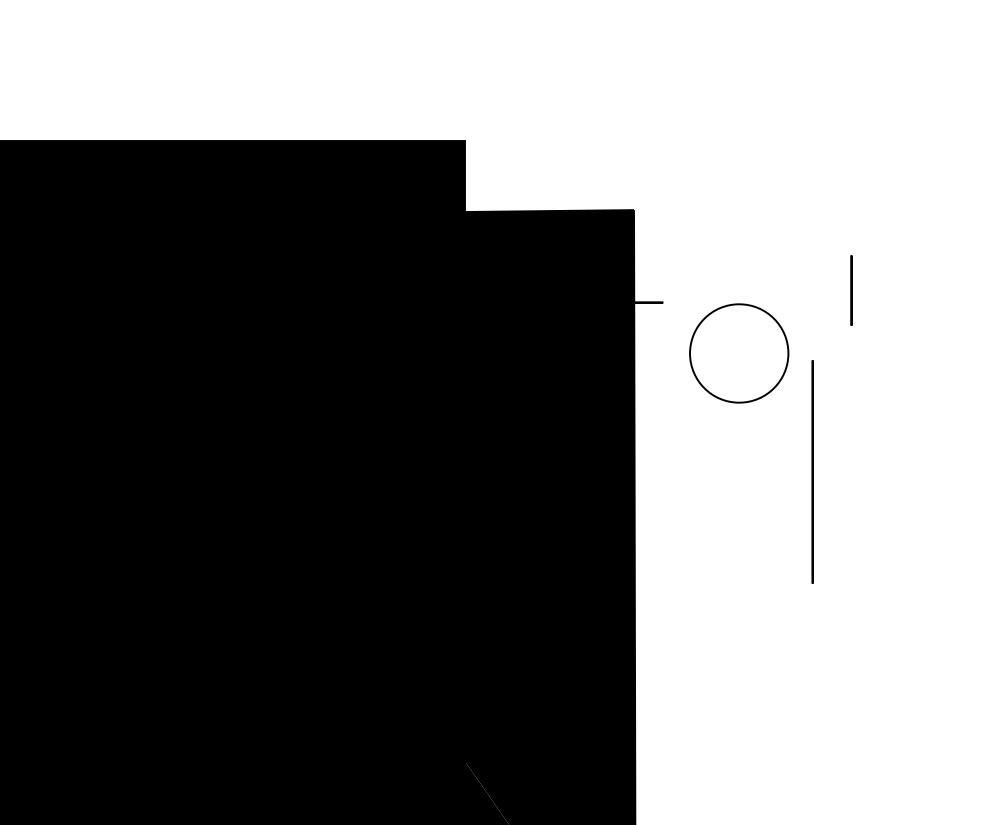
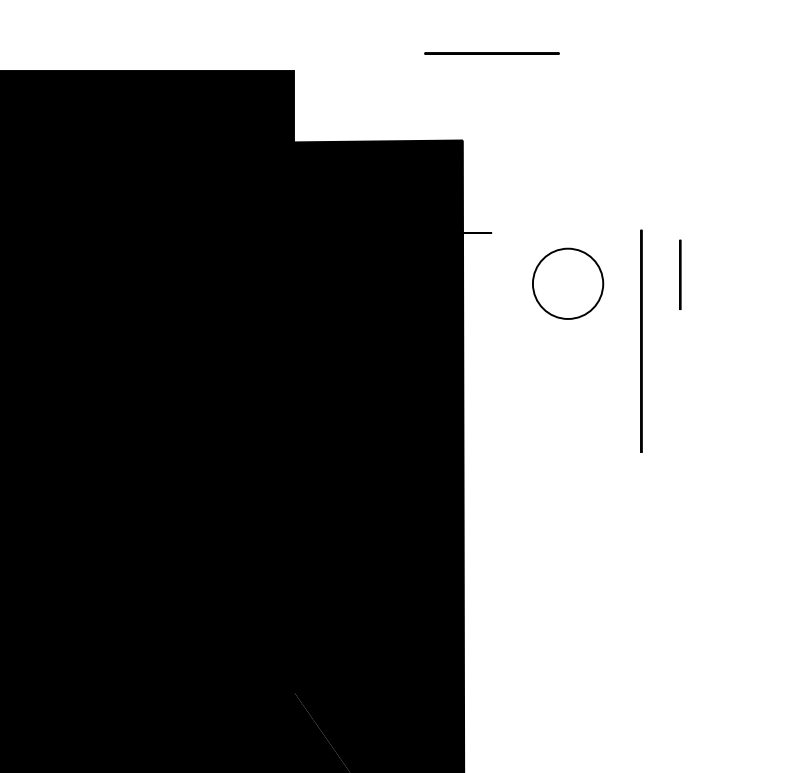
line: (662, 123) -> (491, 53), added
circle: (851, 290) -> (680, 274), moved
circle: (739, 353) -> (568, 283), size x0.71
line: (812, 471) -> (641, 340), moved

